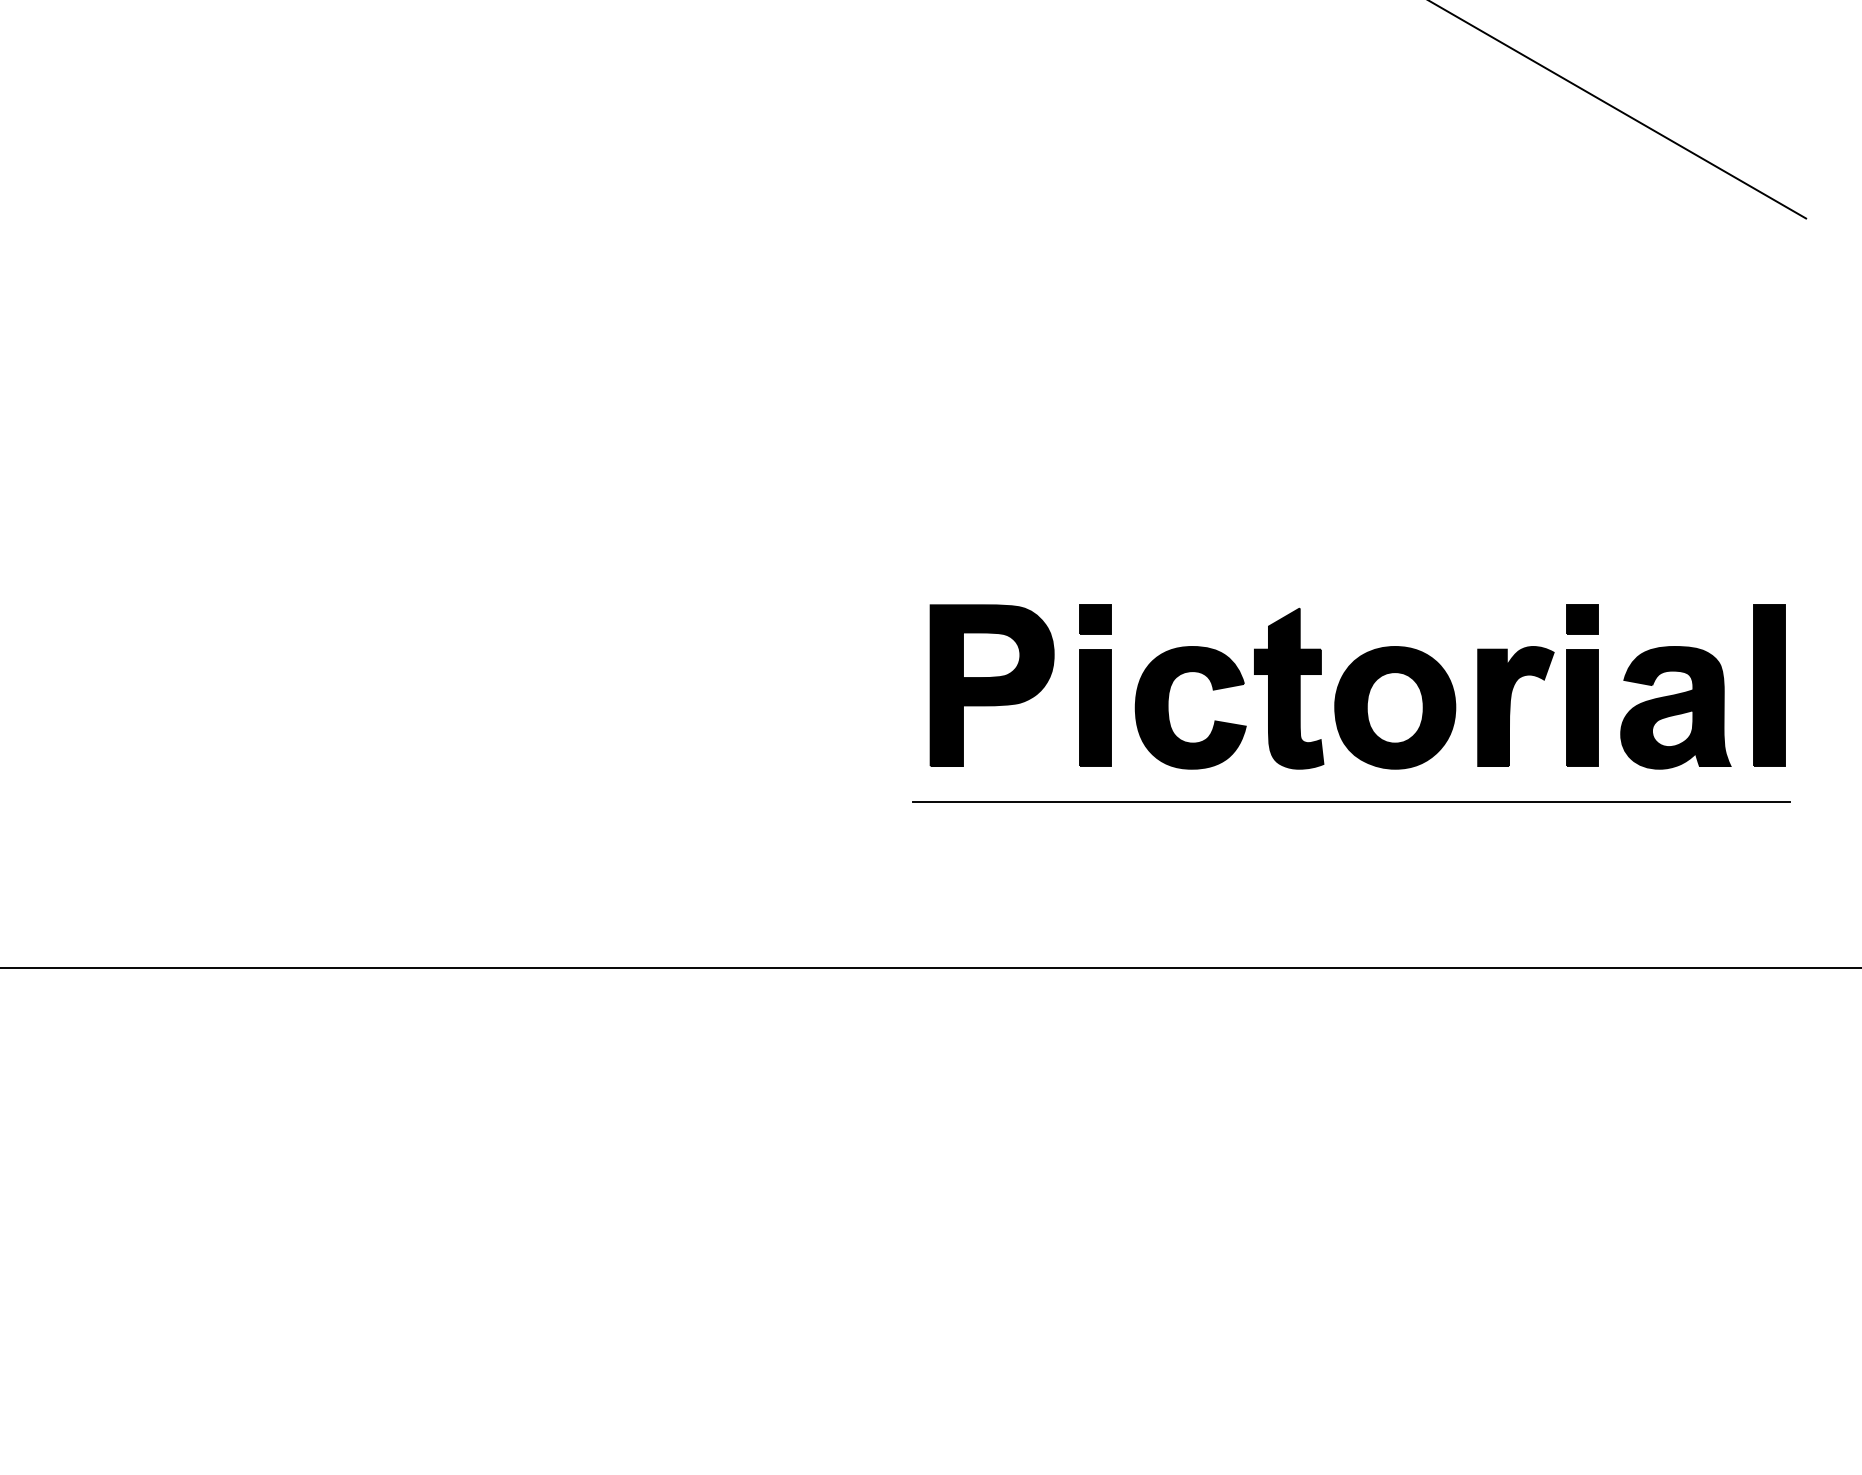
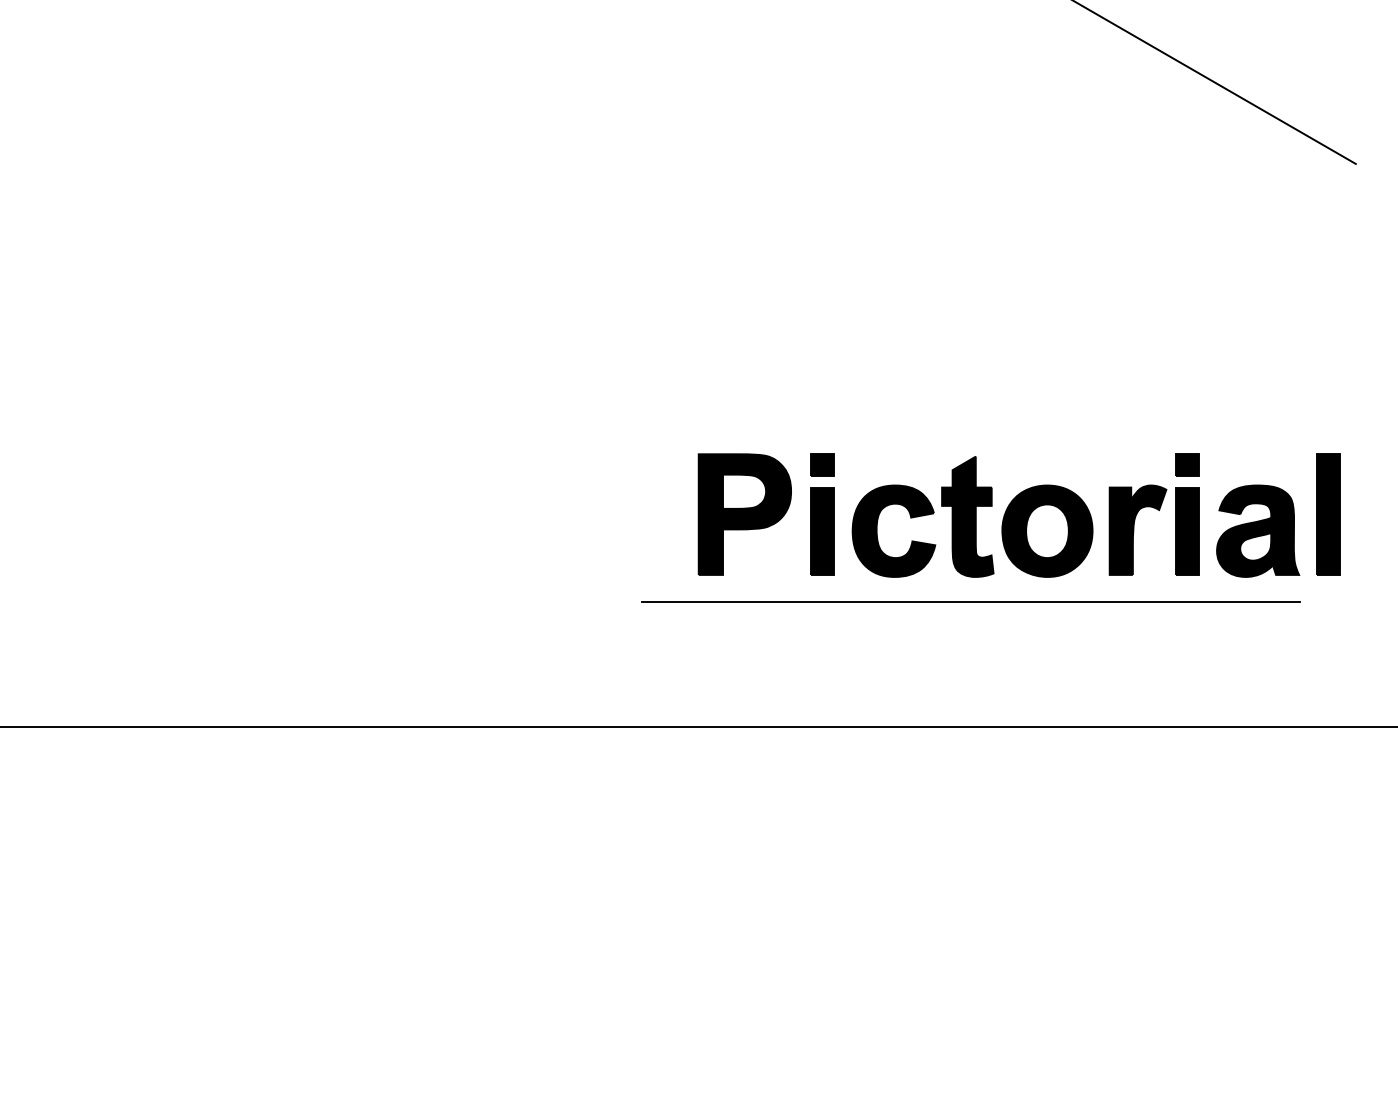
line: (1351, 801) -> (971, 601), moved

